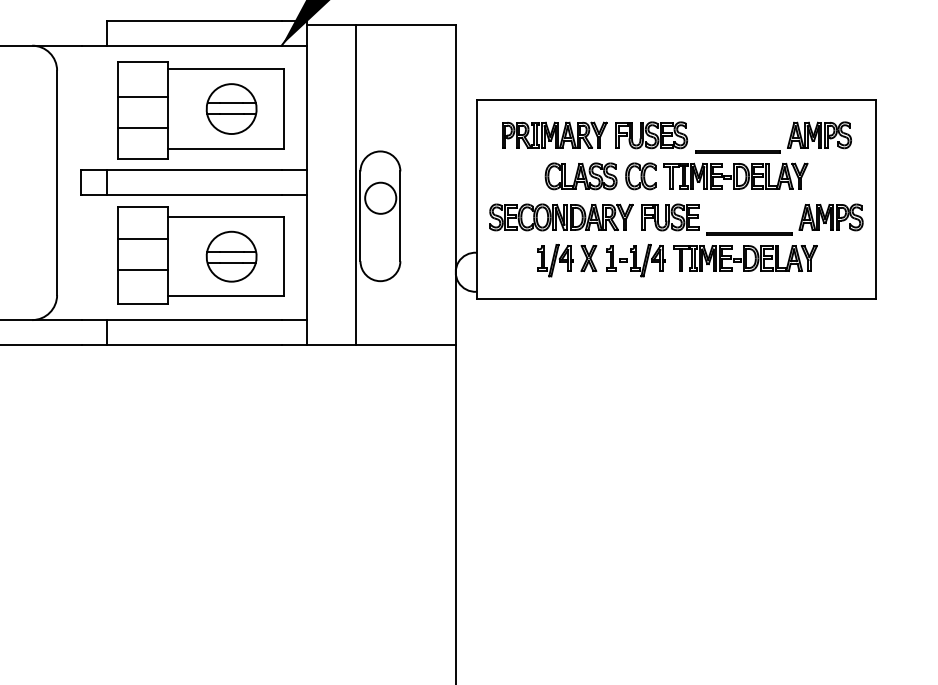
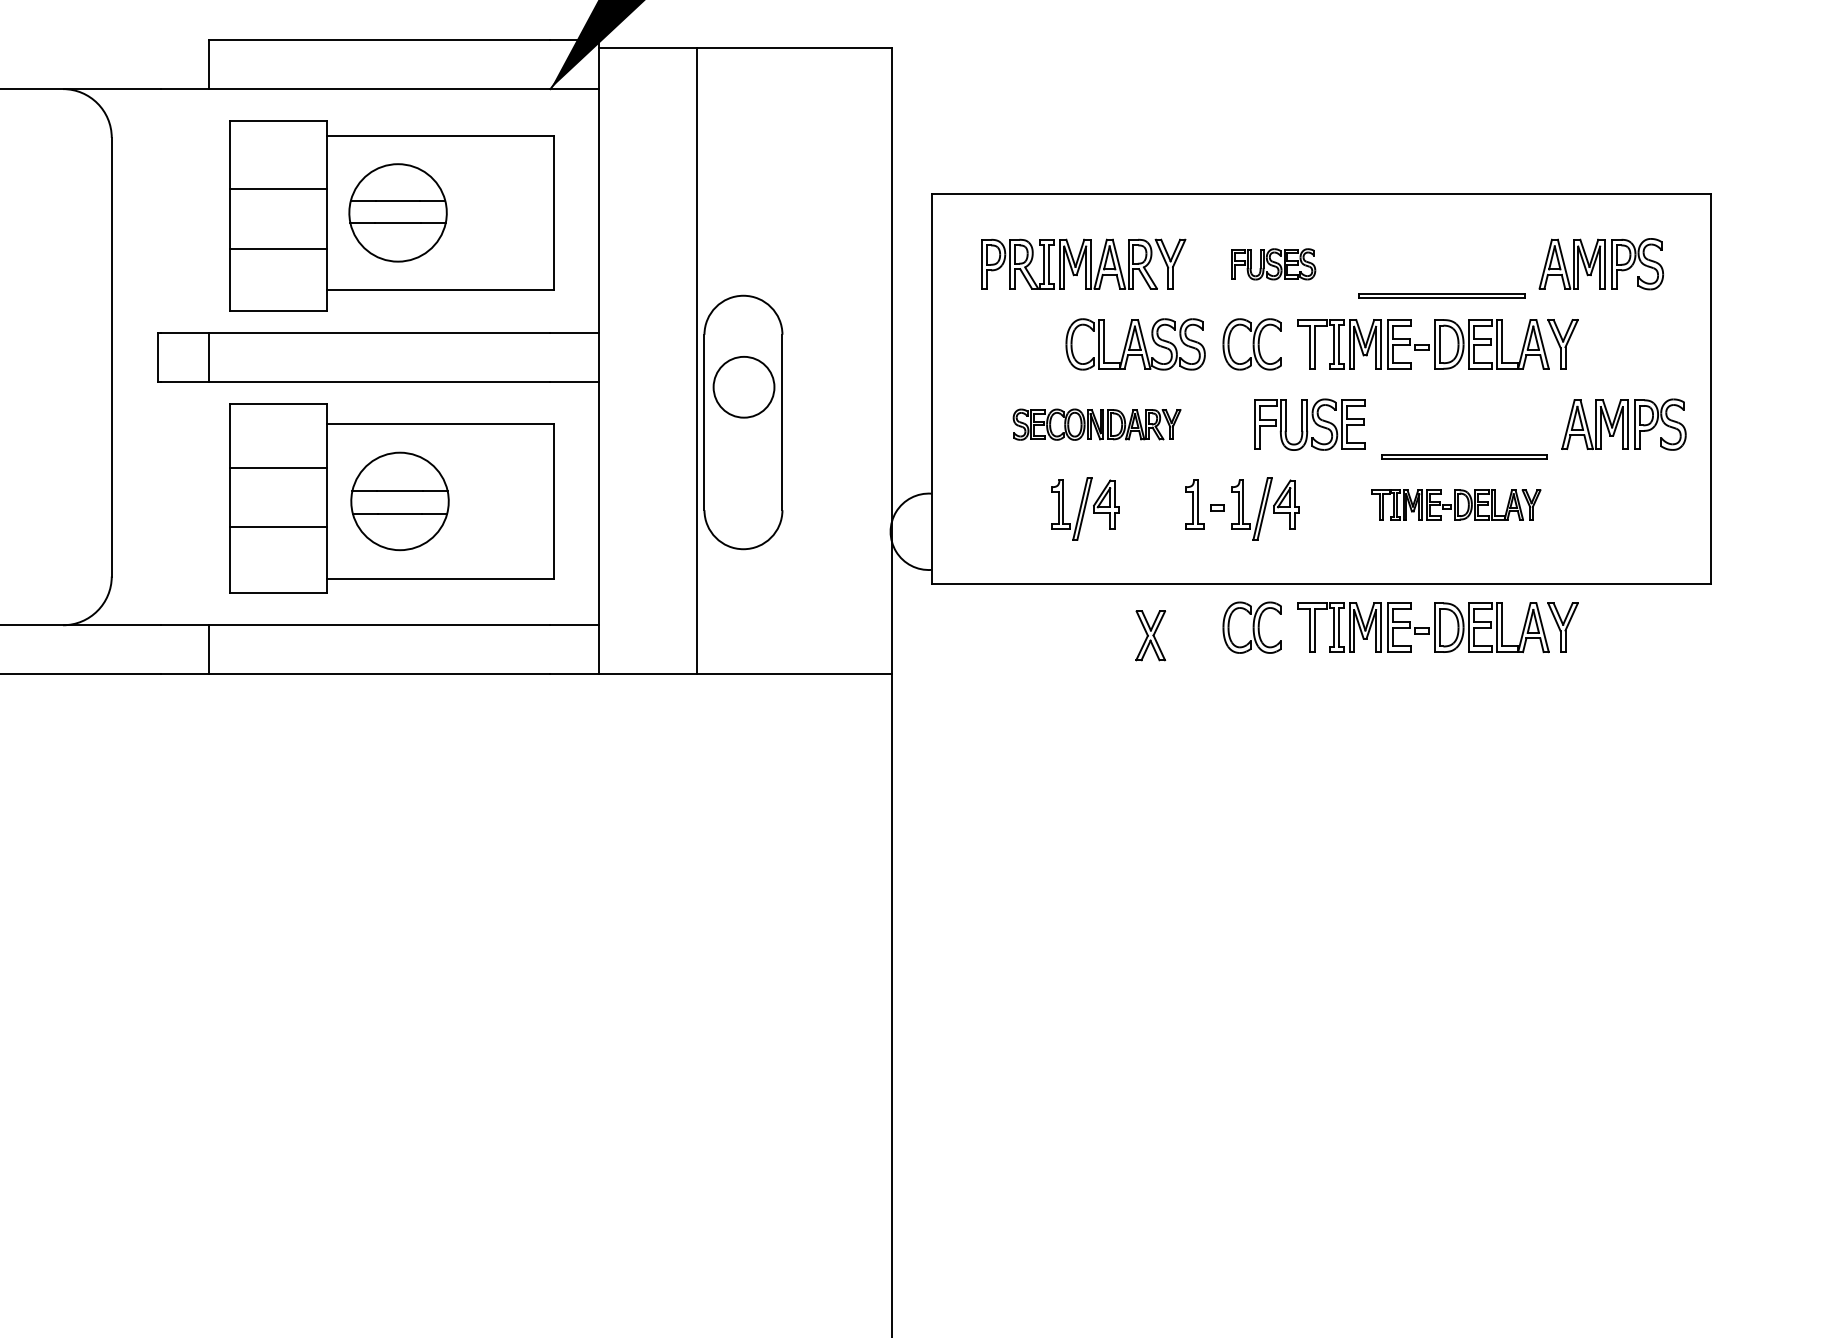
part: (231, 108) -> (397, 211), moved
part: (651, 135) -> (1273, 264), size x0.6
part: (561, 217) -> (1097, 424), size x0.6
part: (231, 256) -> (399, 500), moved
part: (588, 258) -> (1149, 635), moved
part: (745, 258) -> (1456, 504), size x0.6
part: (716, 321) -> (1400, 627), added

